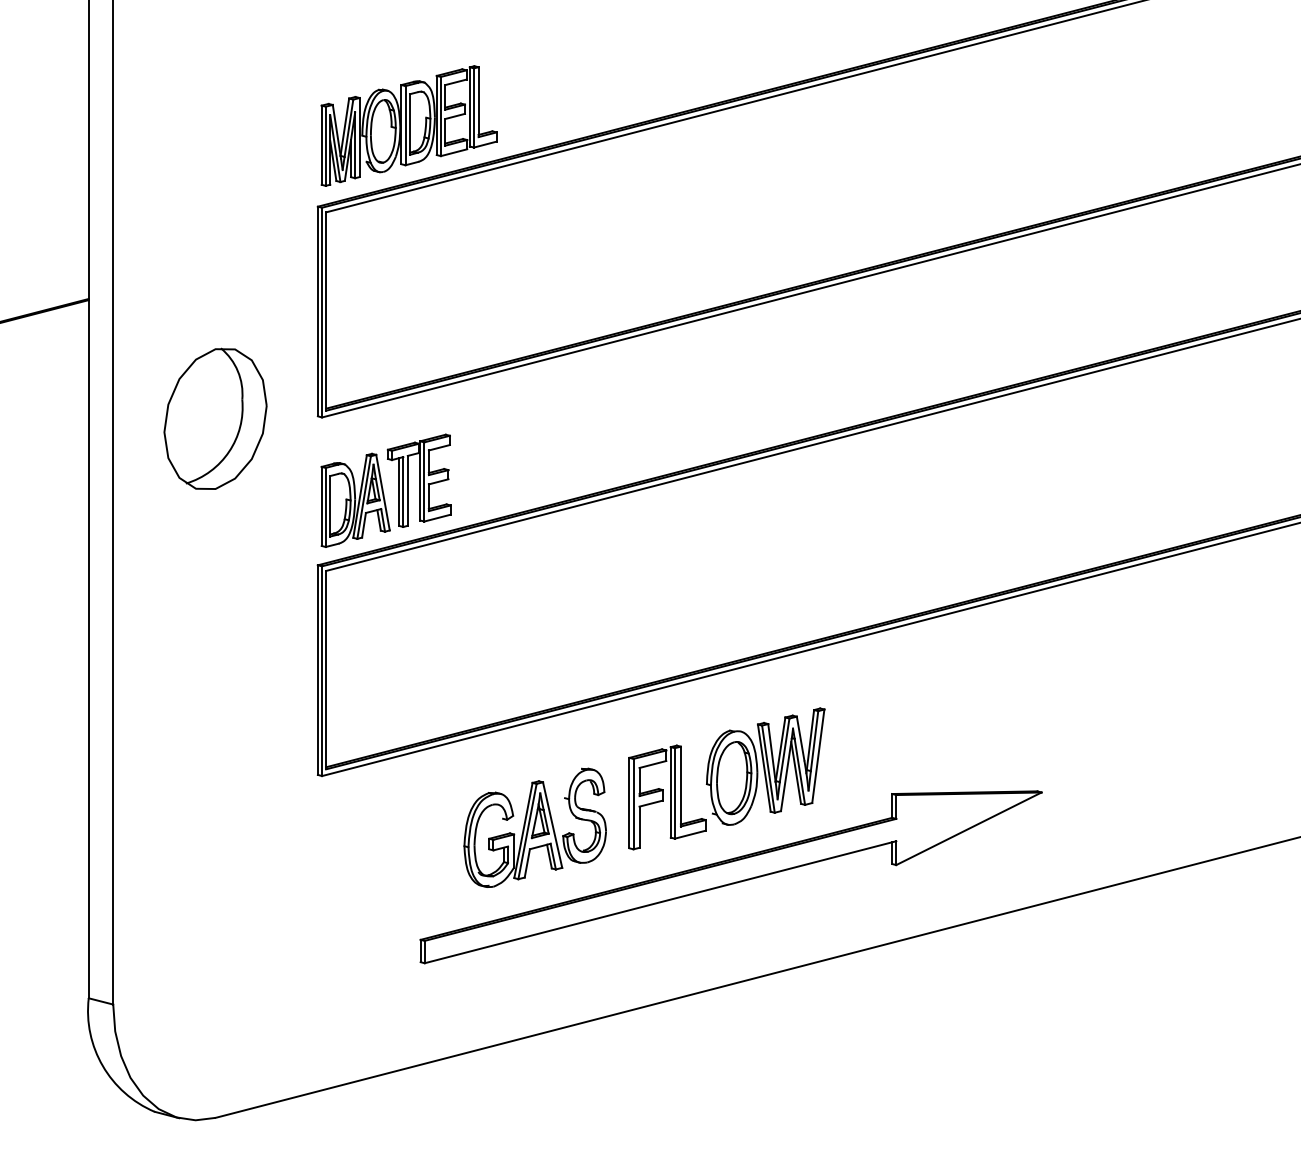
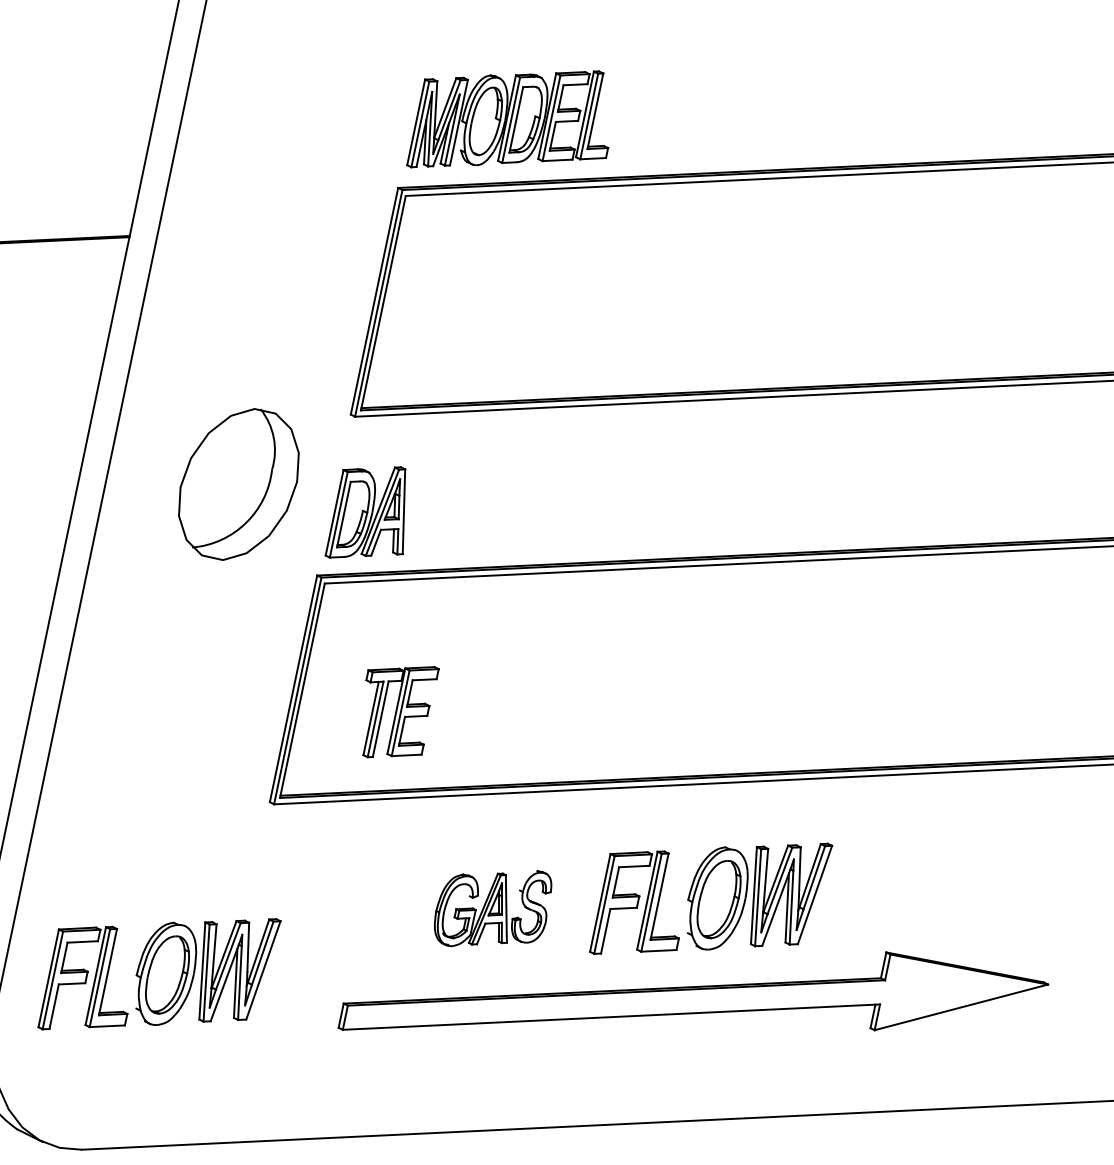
part: (215, 418) -> (238, 483), moved
part: (418, 480) -> (394, 710), moved
part: (534, 827) -> (492, 907), size x0.7
part: (251, 947) -> (159, 973), added

